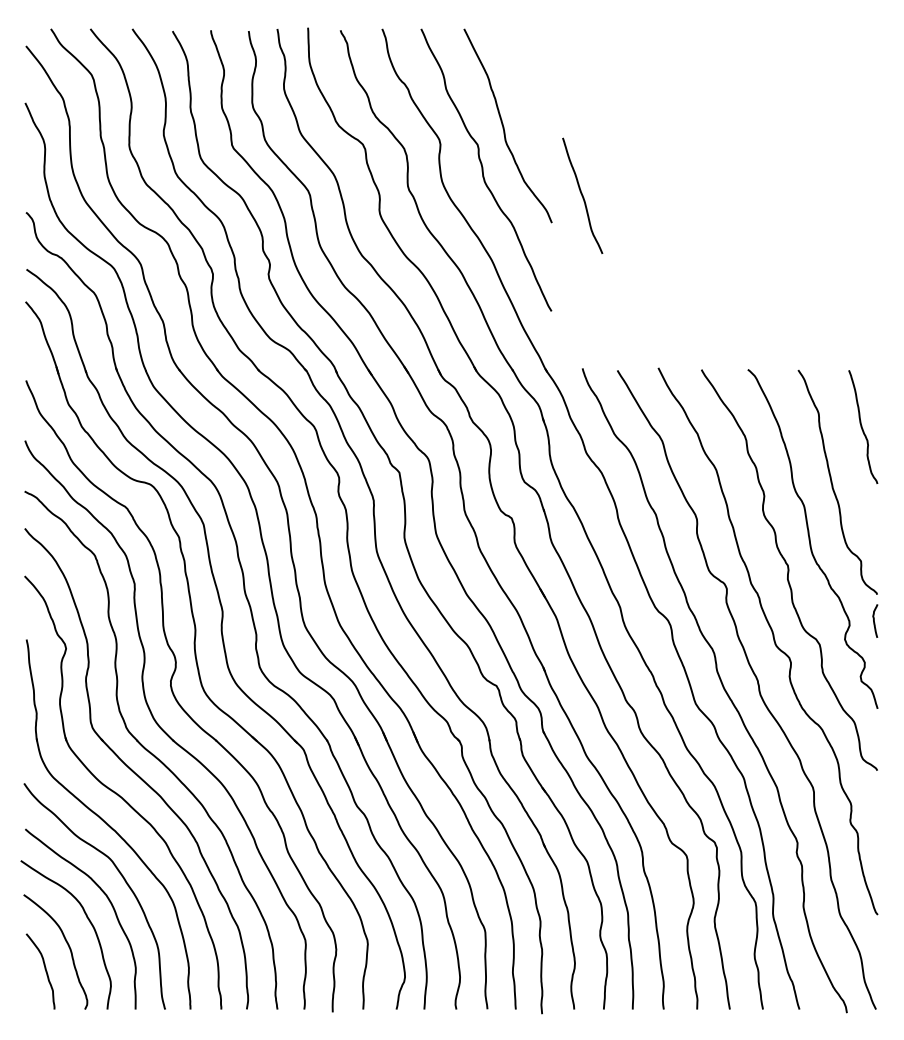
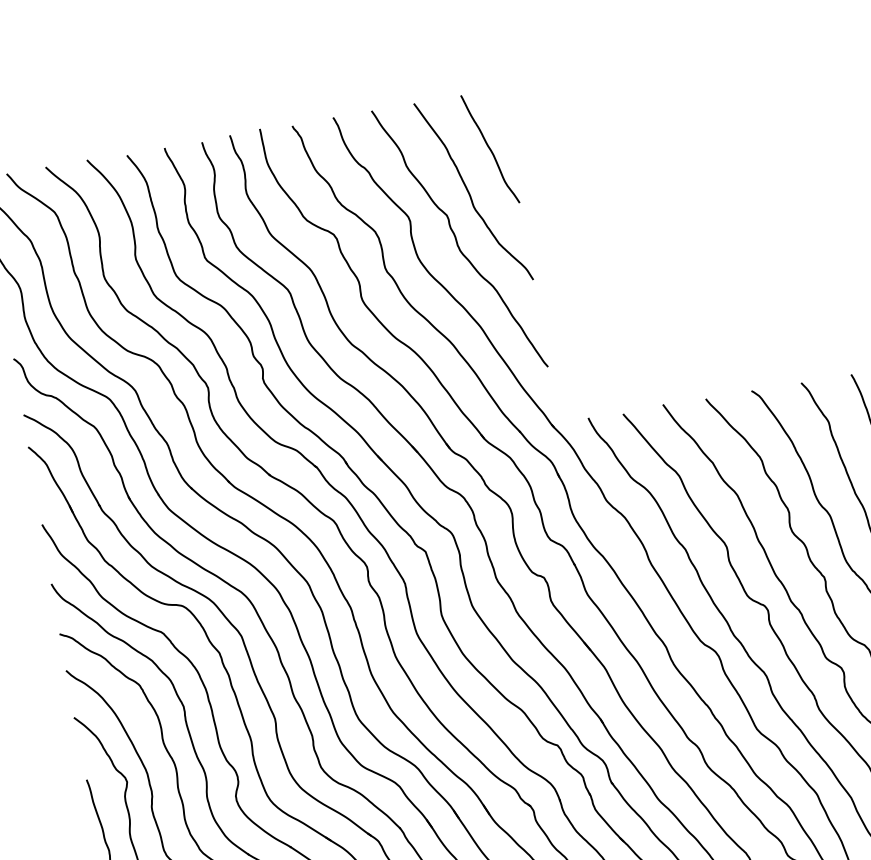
curve: (582, 195) -> (490, 148), moved

